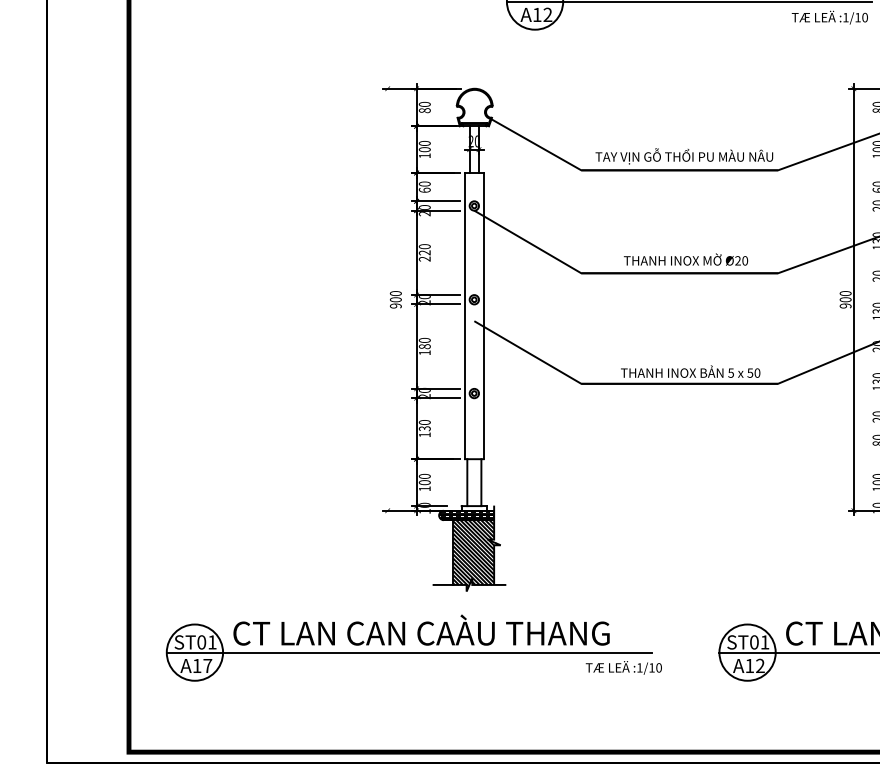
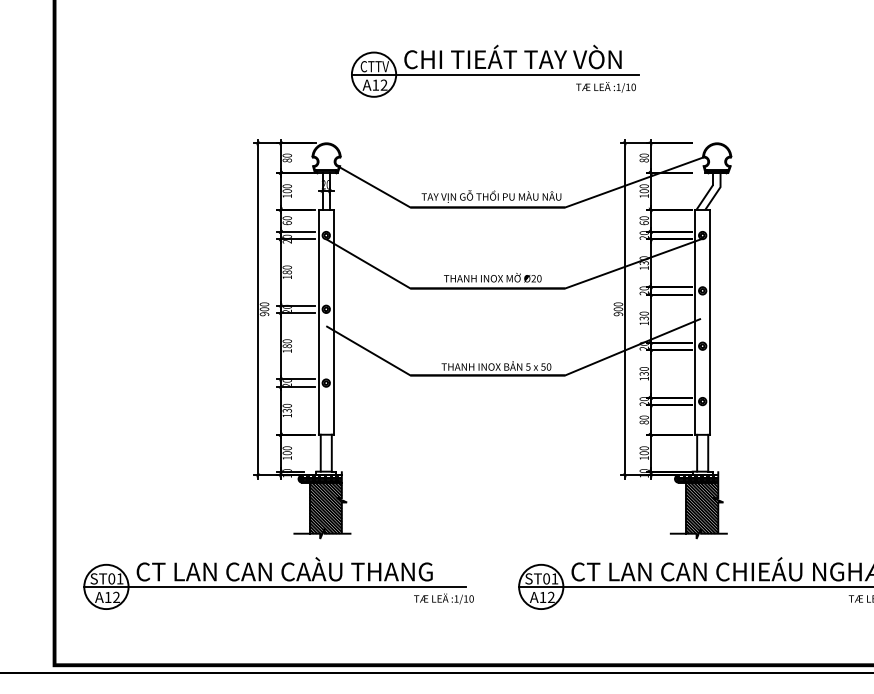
text: (423, 255) -> (286, 274), 220 -> 180
line: (388, 299) -> (258, 309), added
text: (207, 664) -> (116, 596), A17 -> A12

